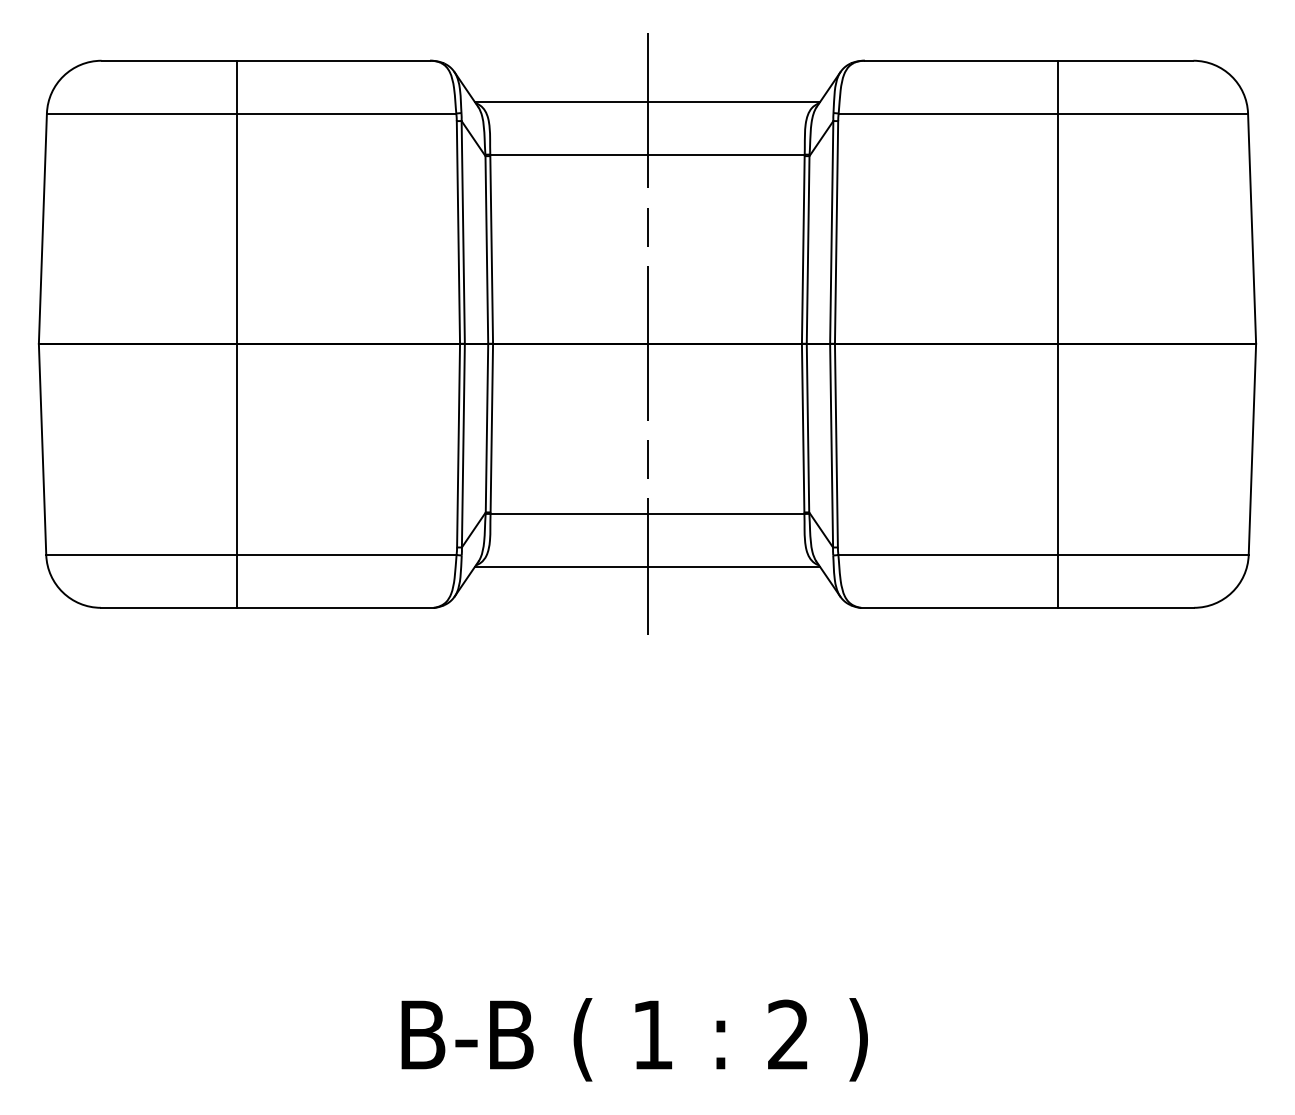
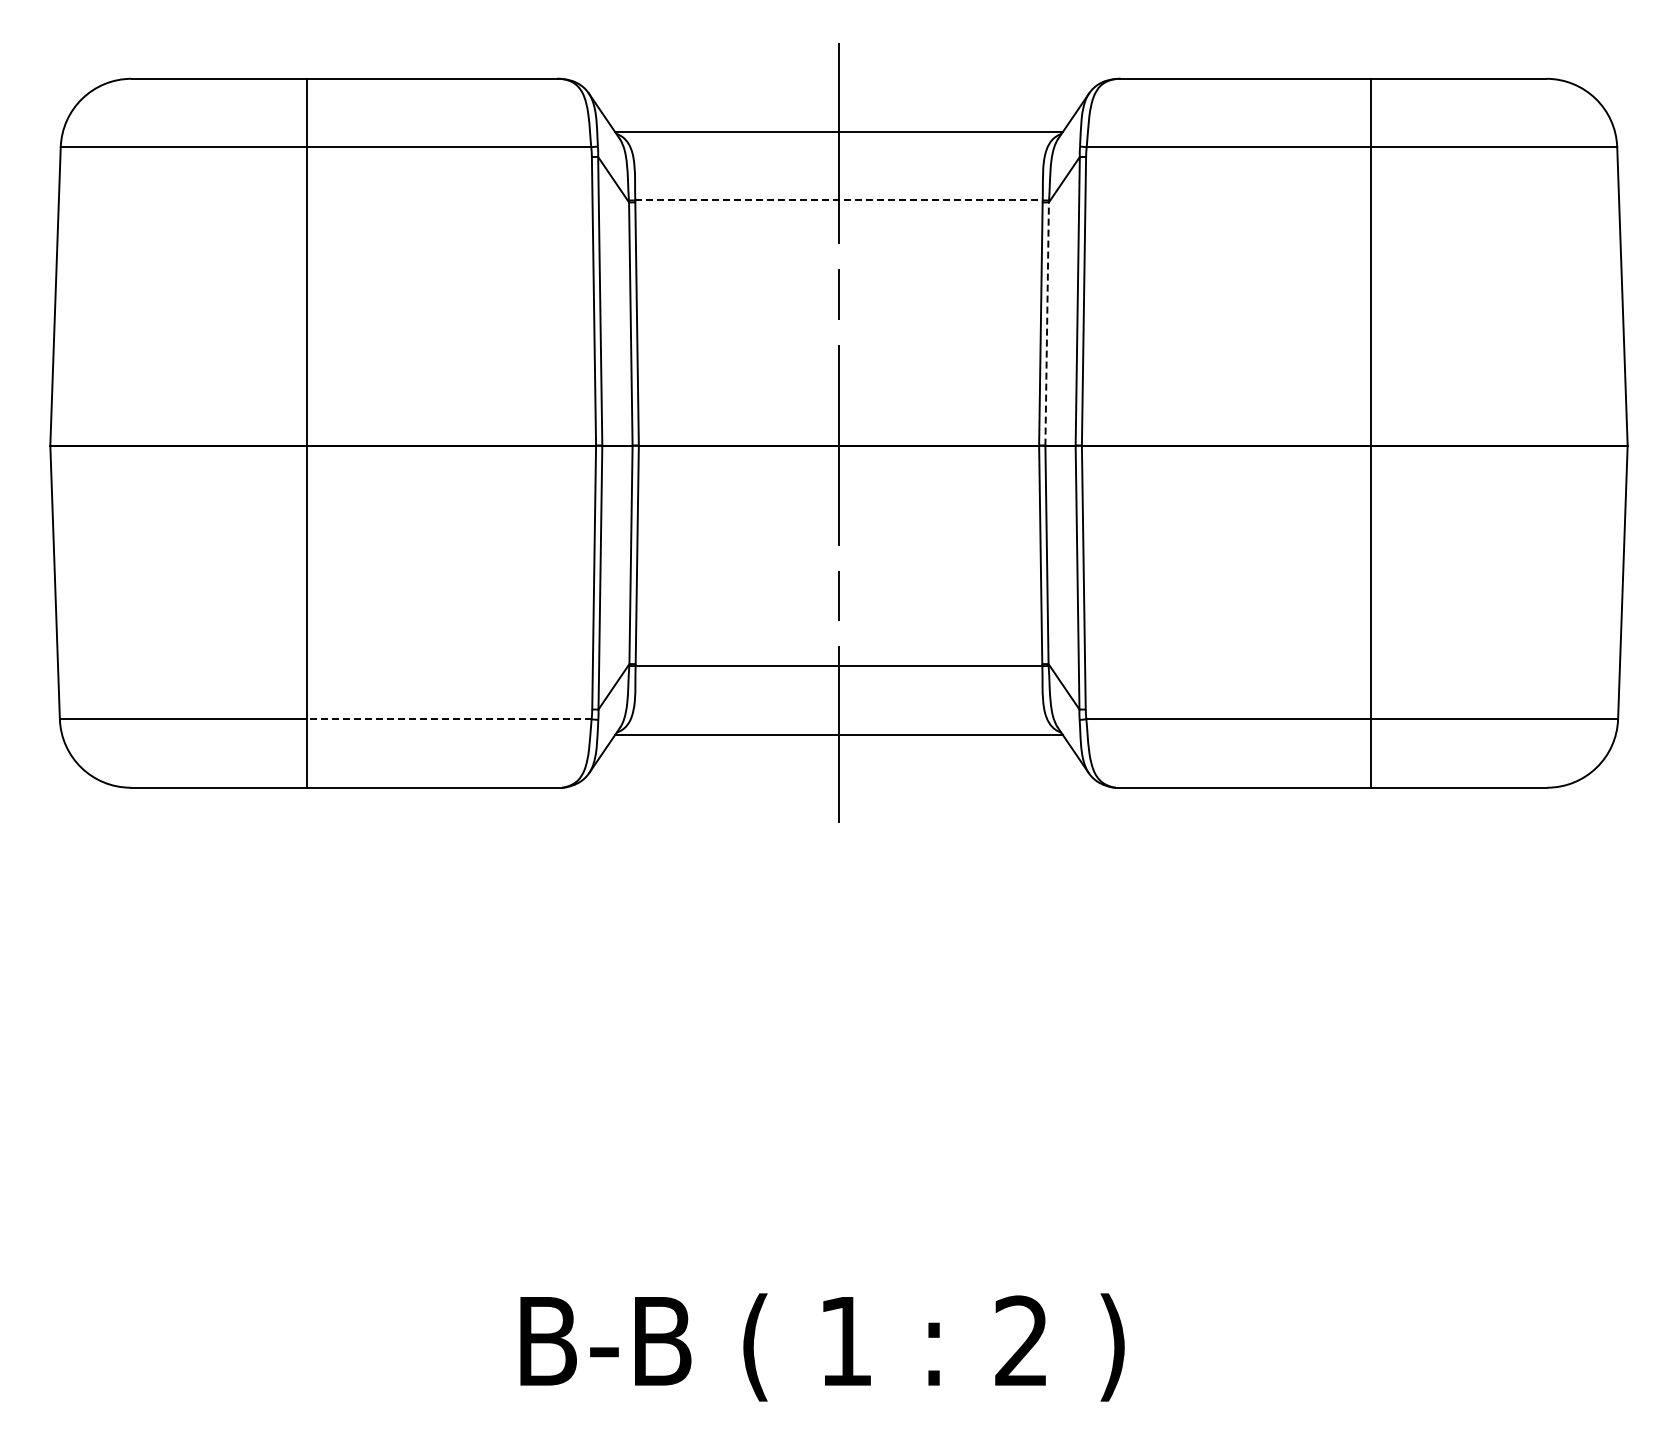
line: (647, 154) -> (838, 200), solid -> dashed
line: (808, 250) -> (1047, 324), solid -> dashed
line: (346, 555) -> (448, 719), solid -> dashed

